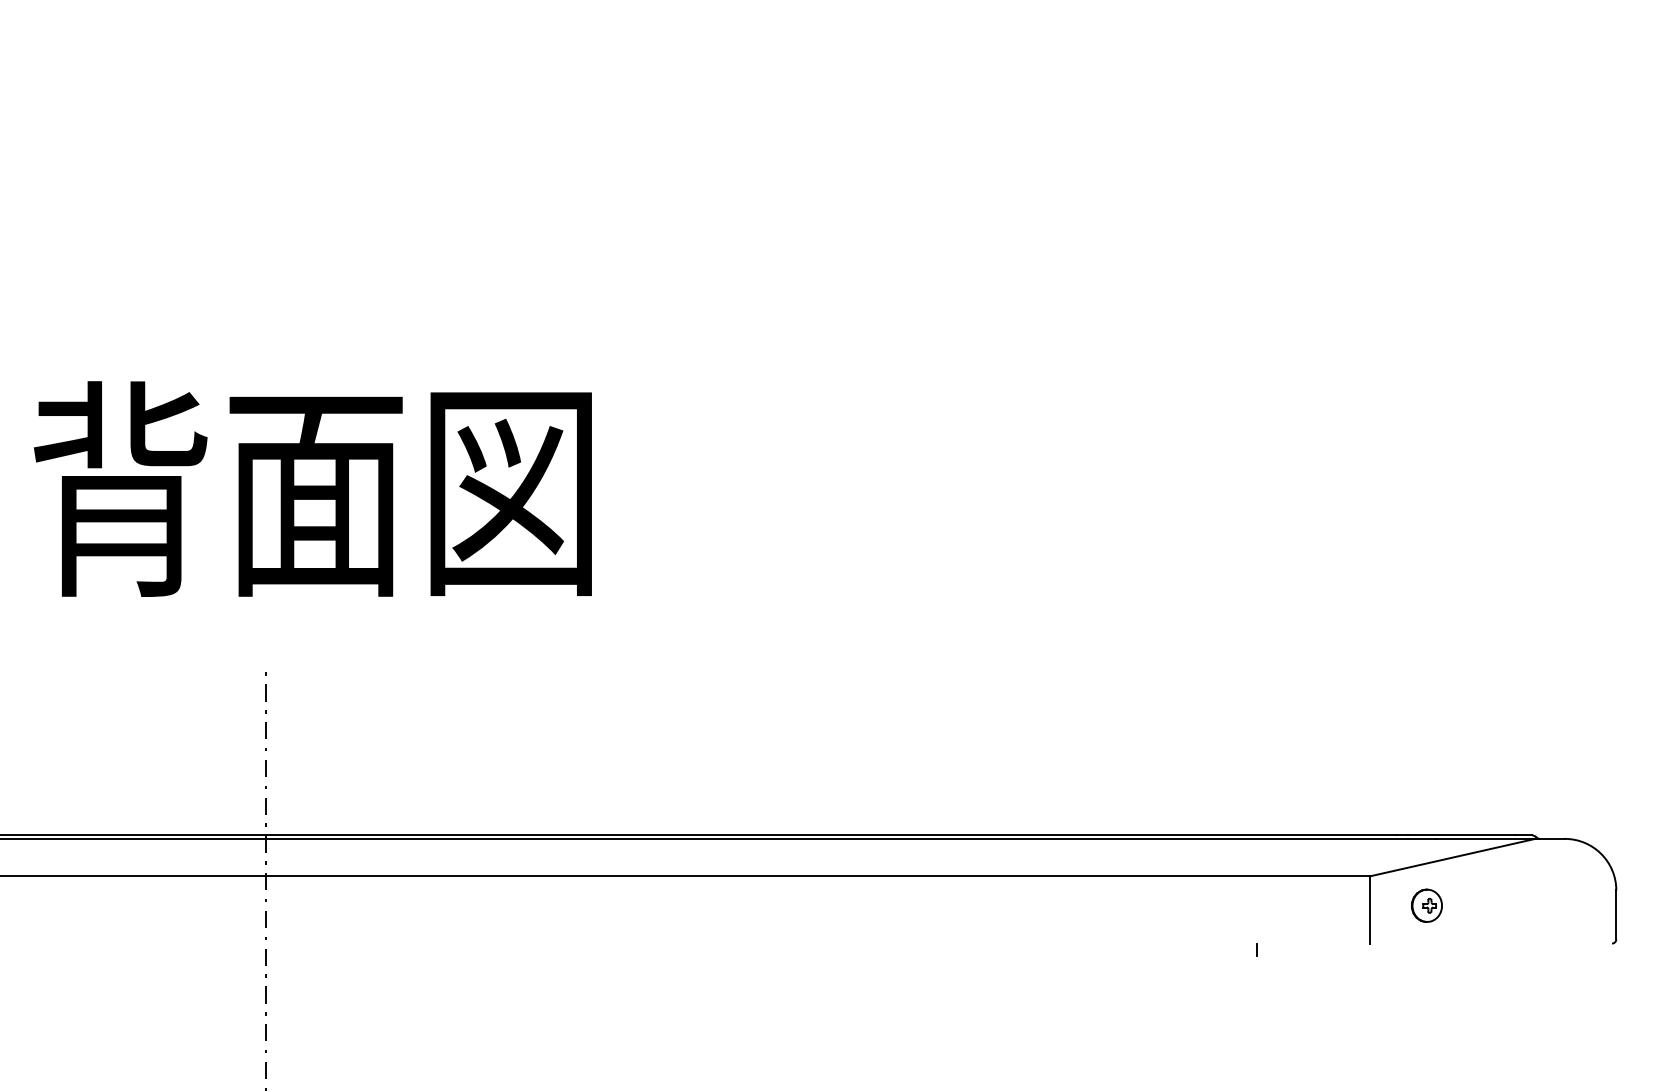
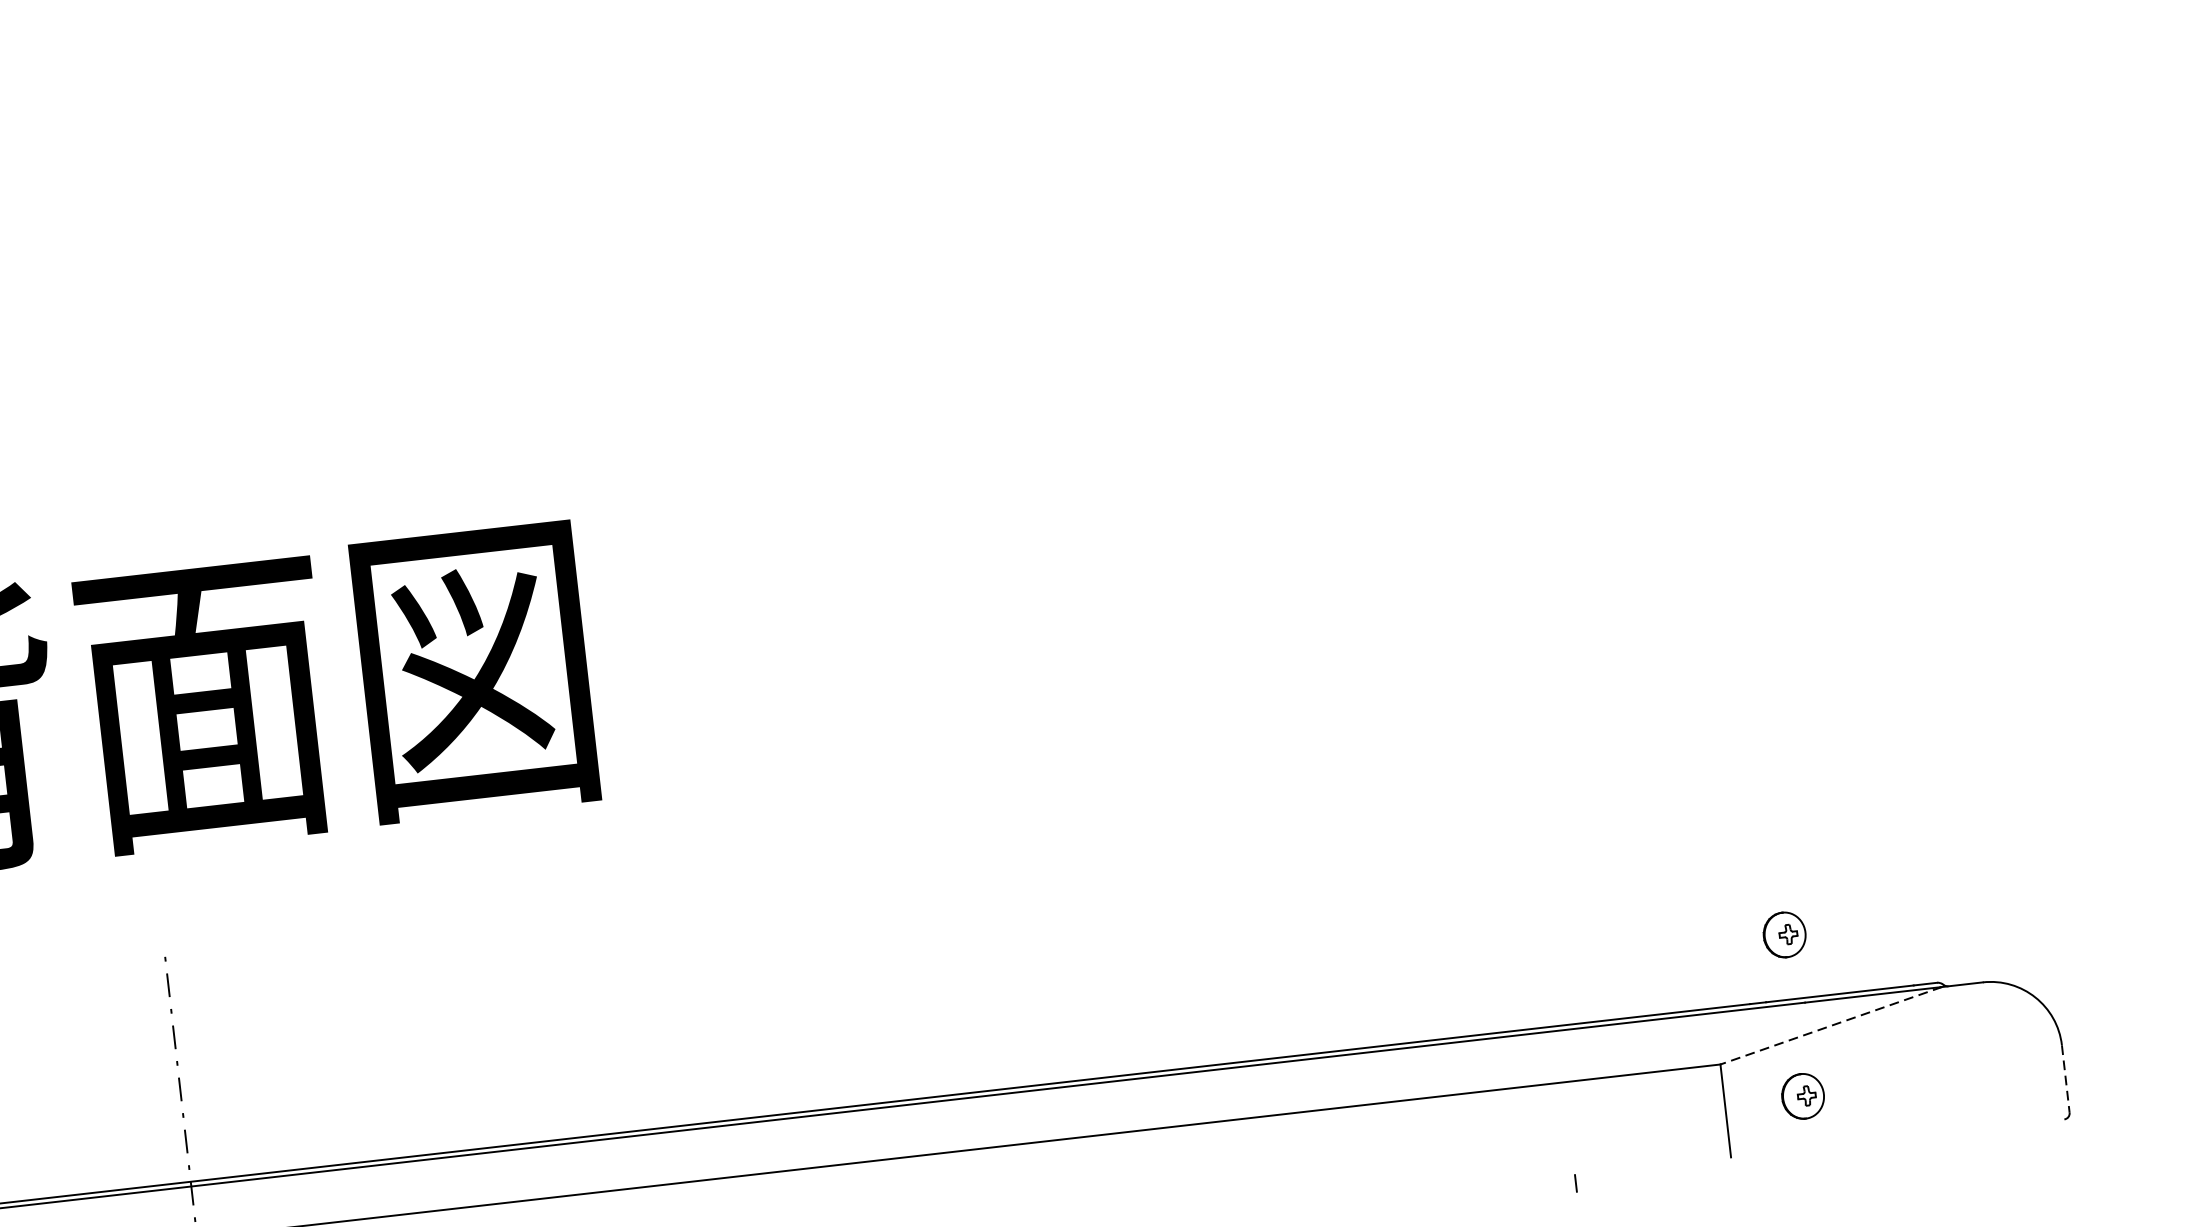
part: (1426, 788) -> (1784, 934), added
line: (1452, 857) -> (1830, 1025), solid -> dashed
line: (1616, 915) -> (2066, 1079), solid -> dashed

